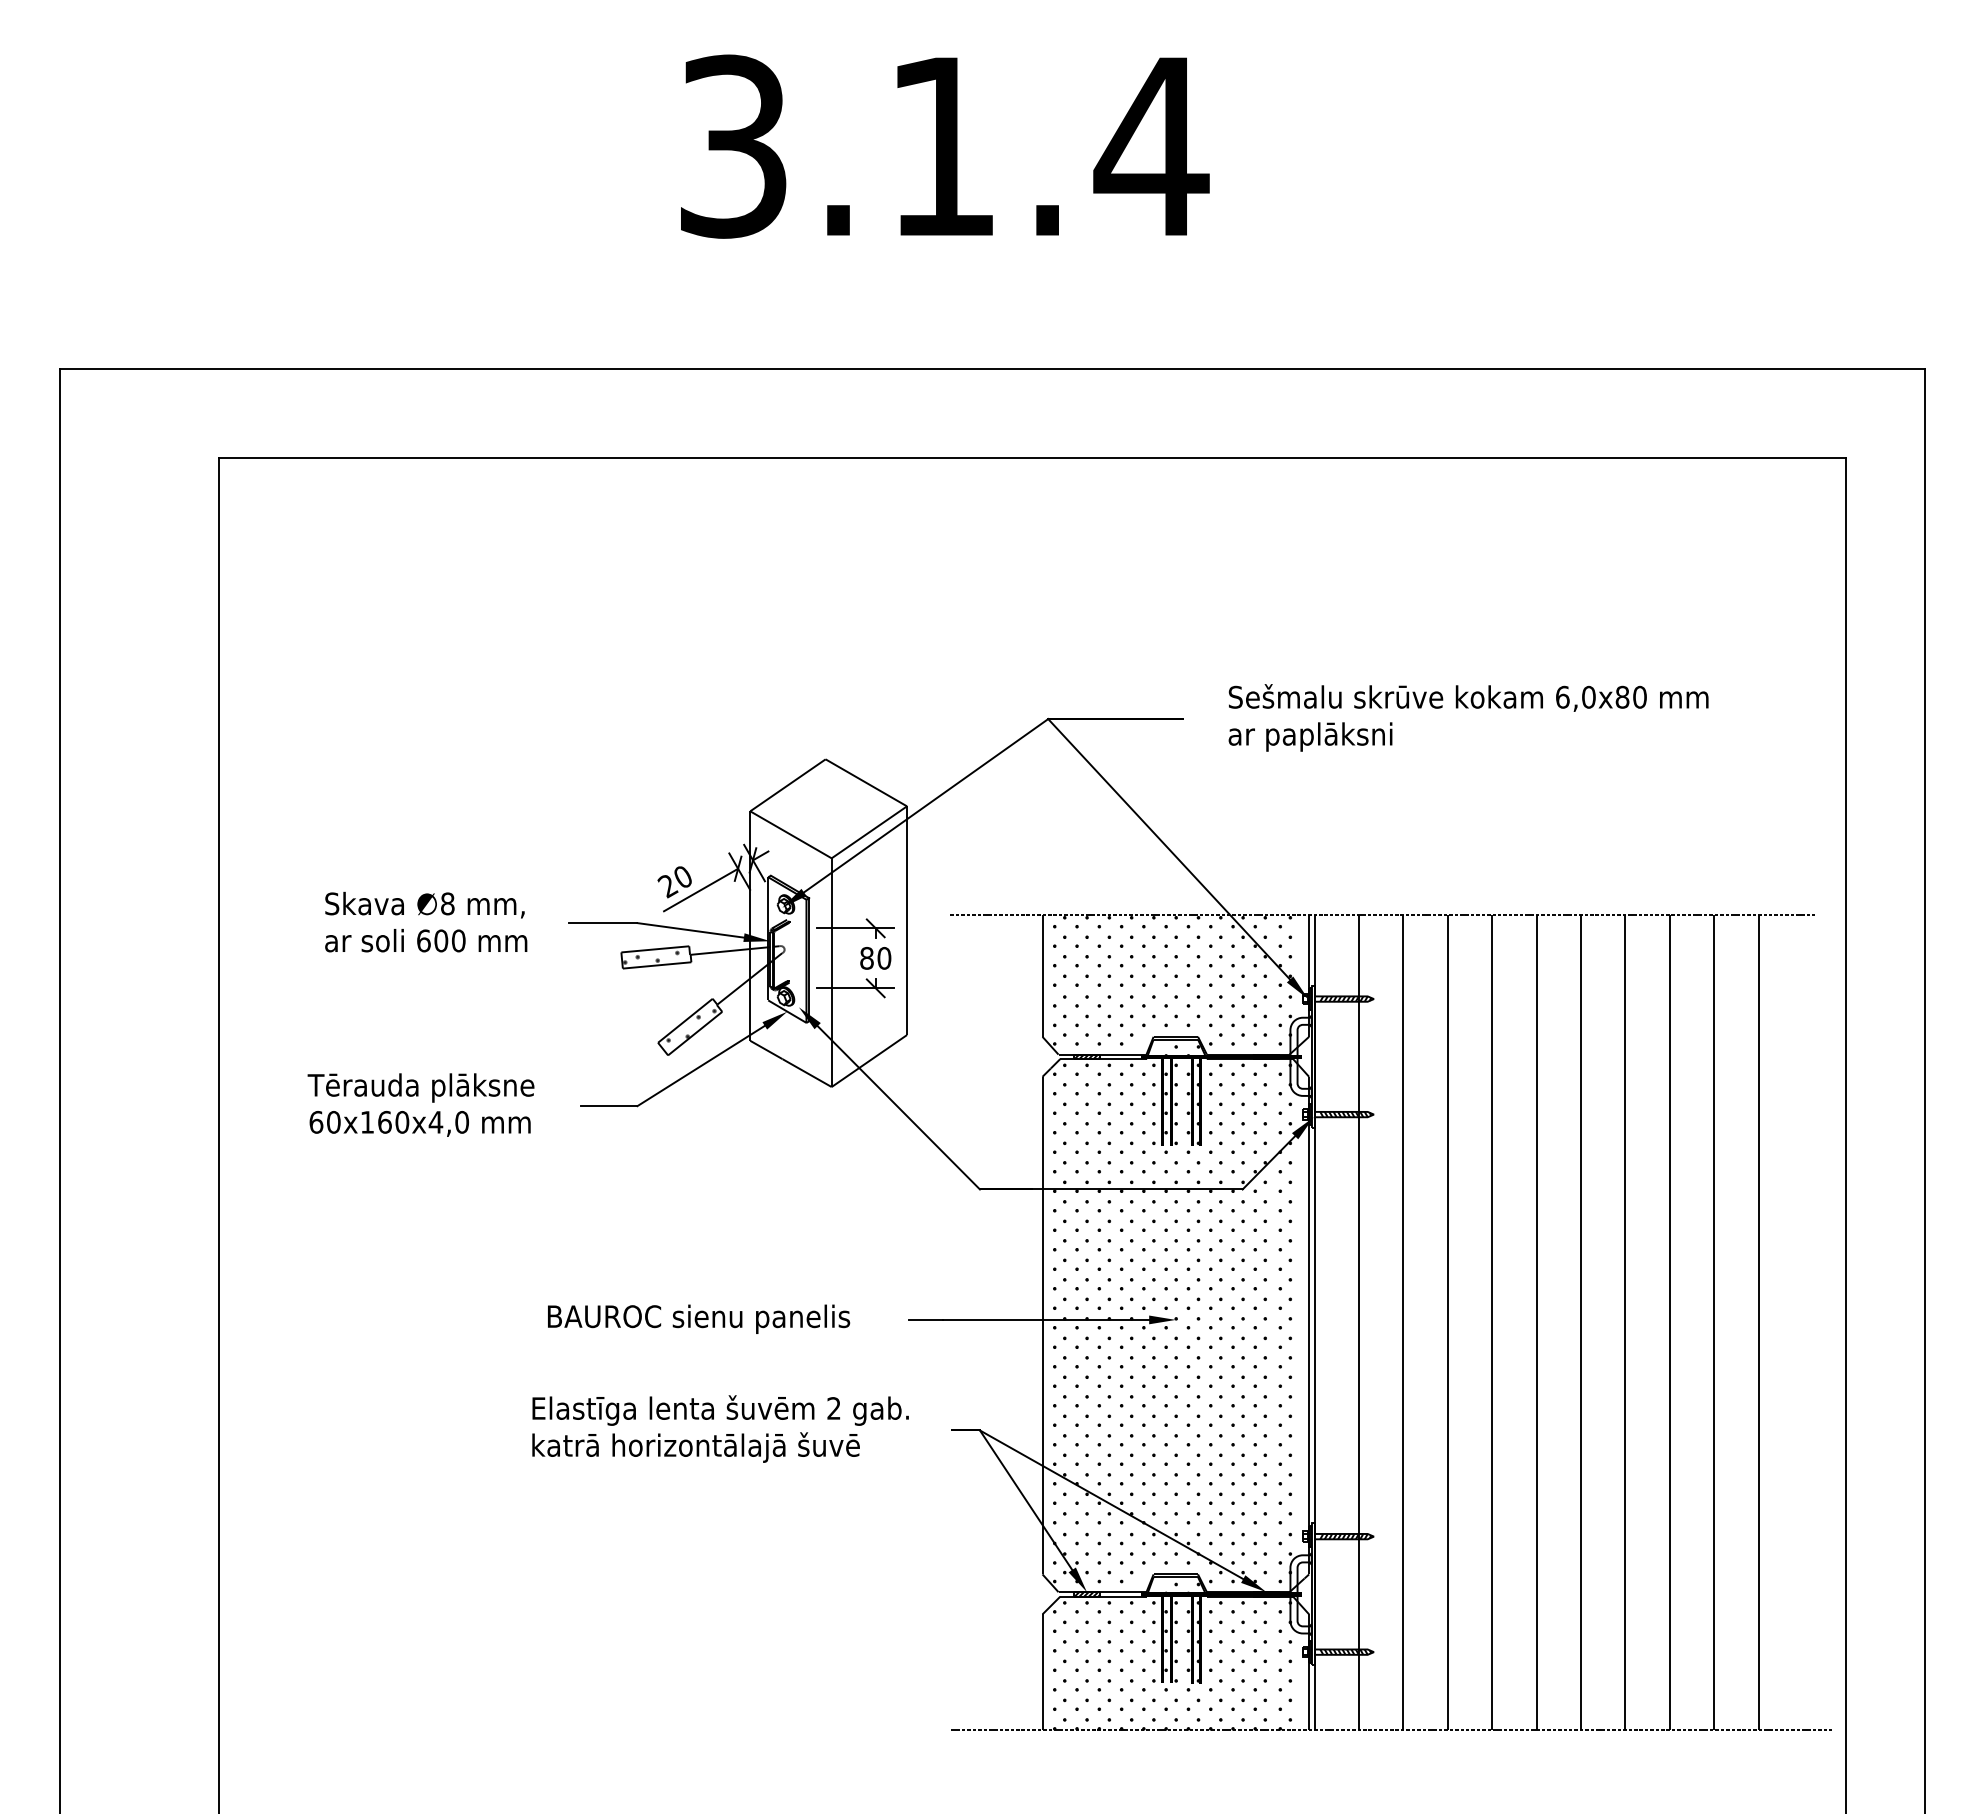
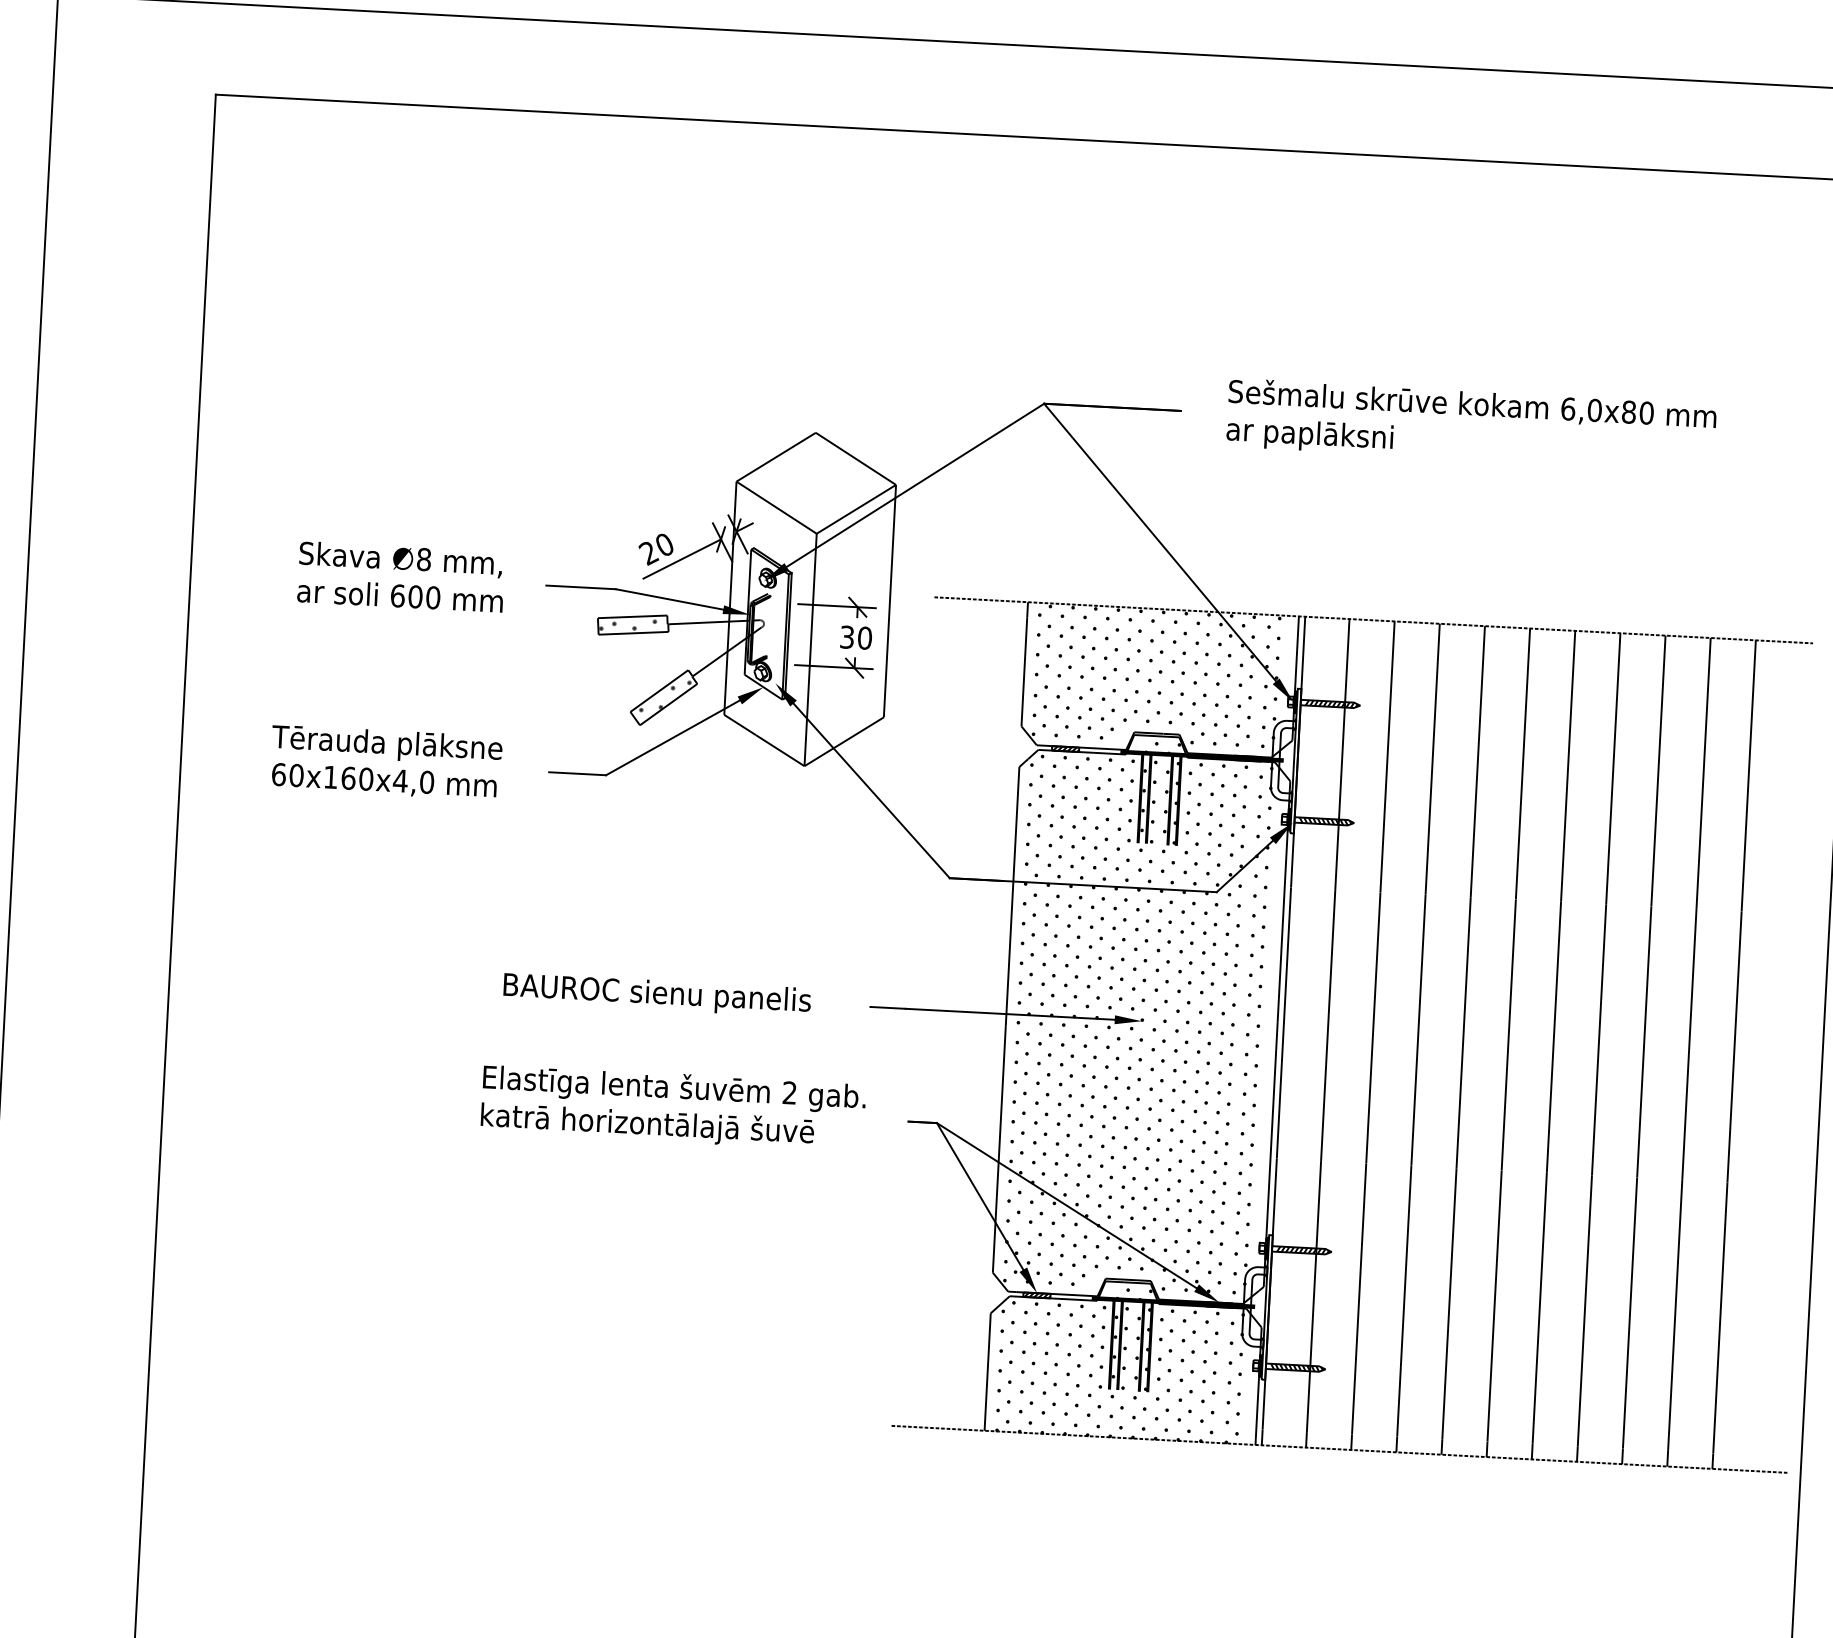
text: (866, 958) -> (846, 637), 80 -> 30

